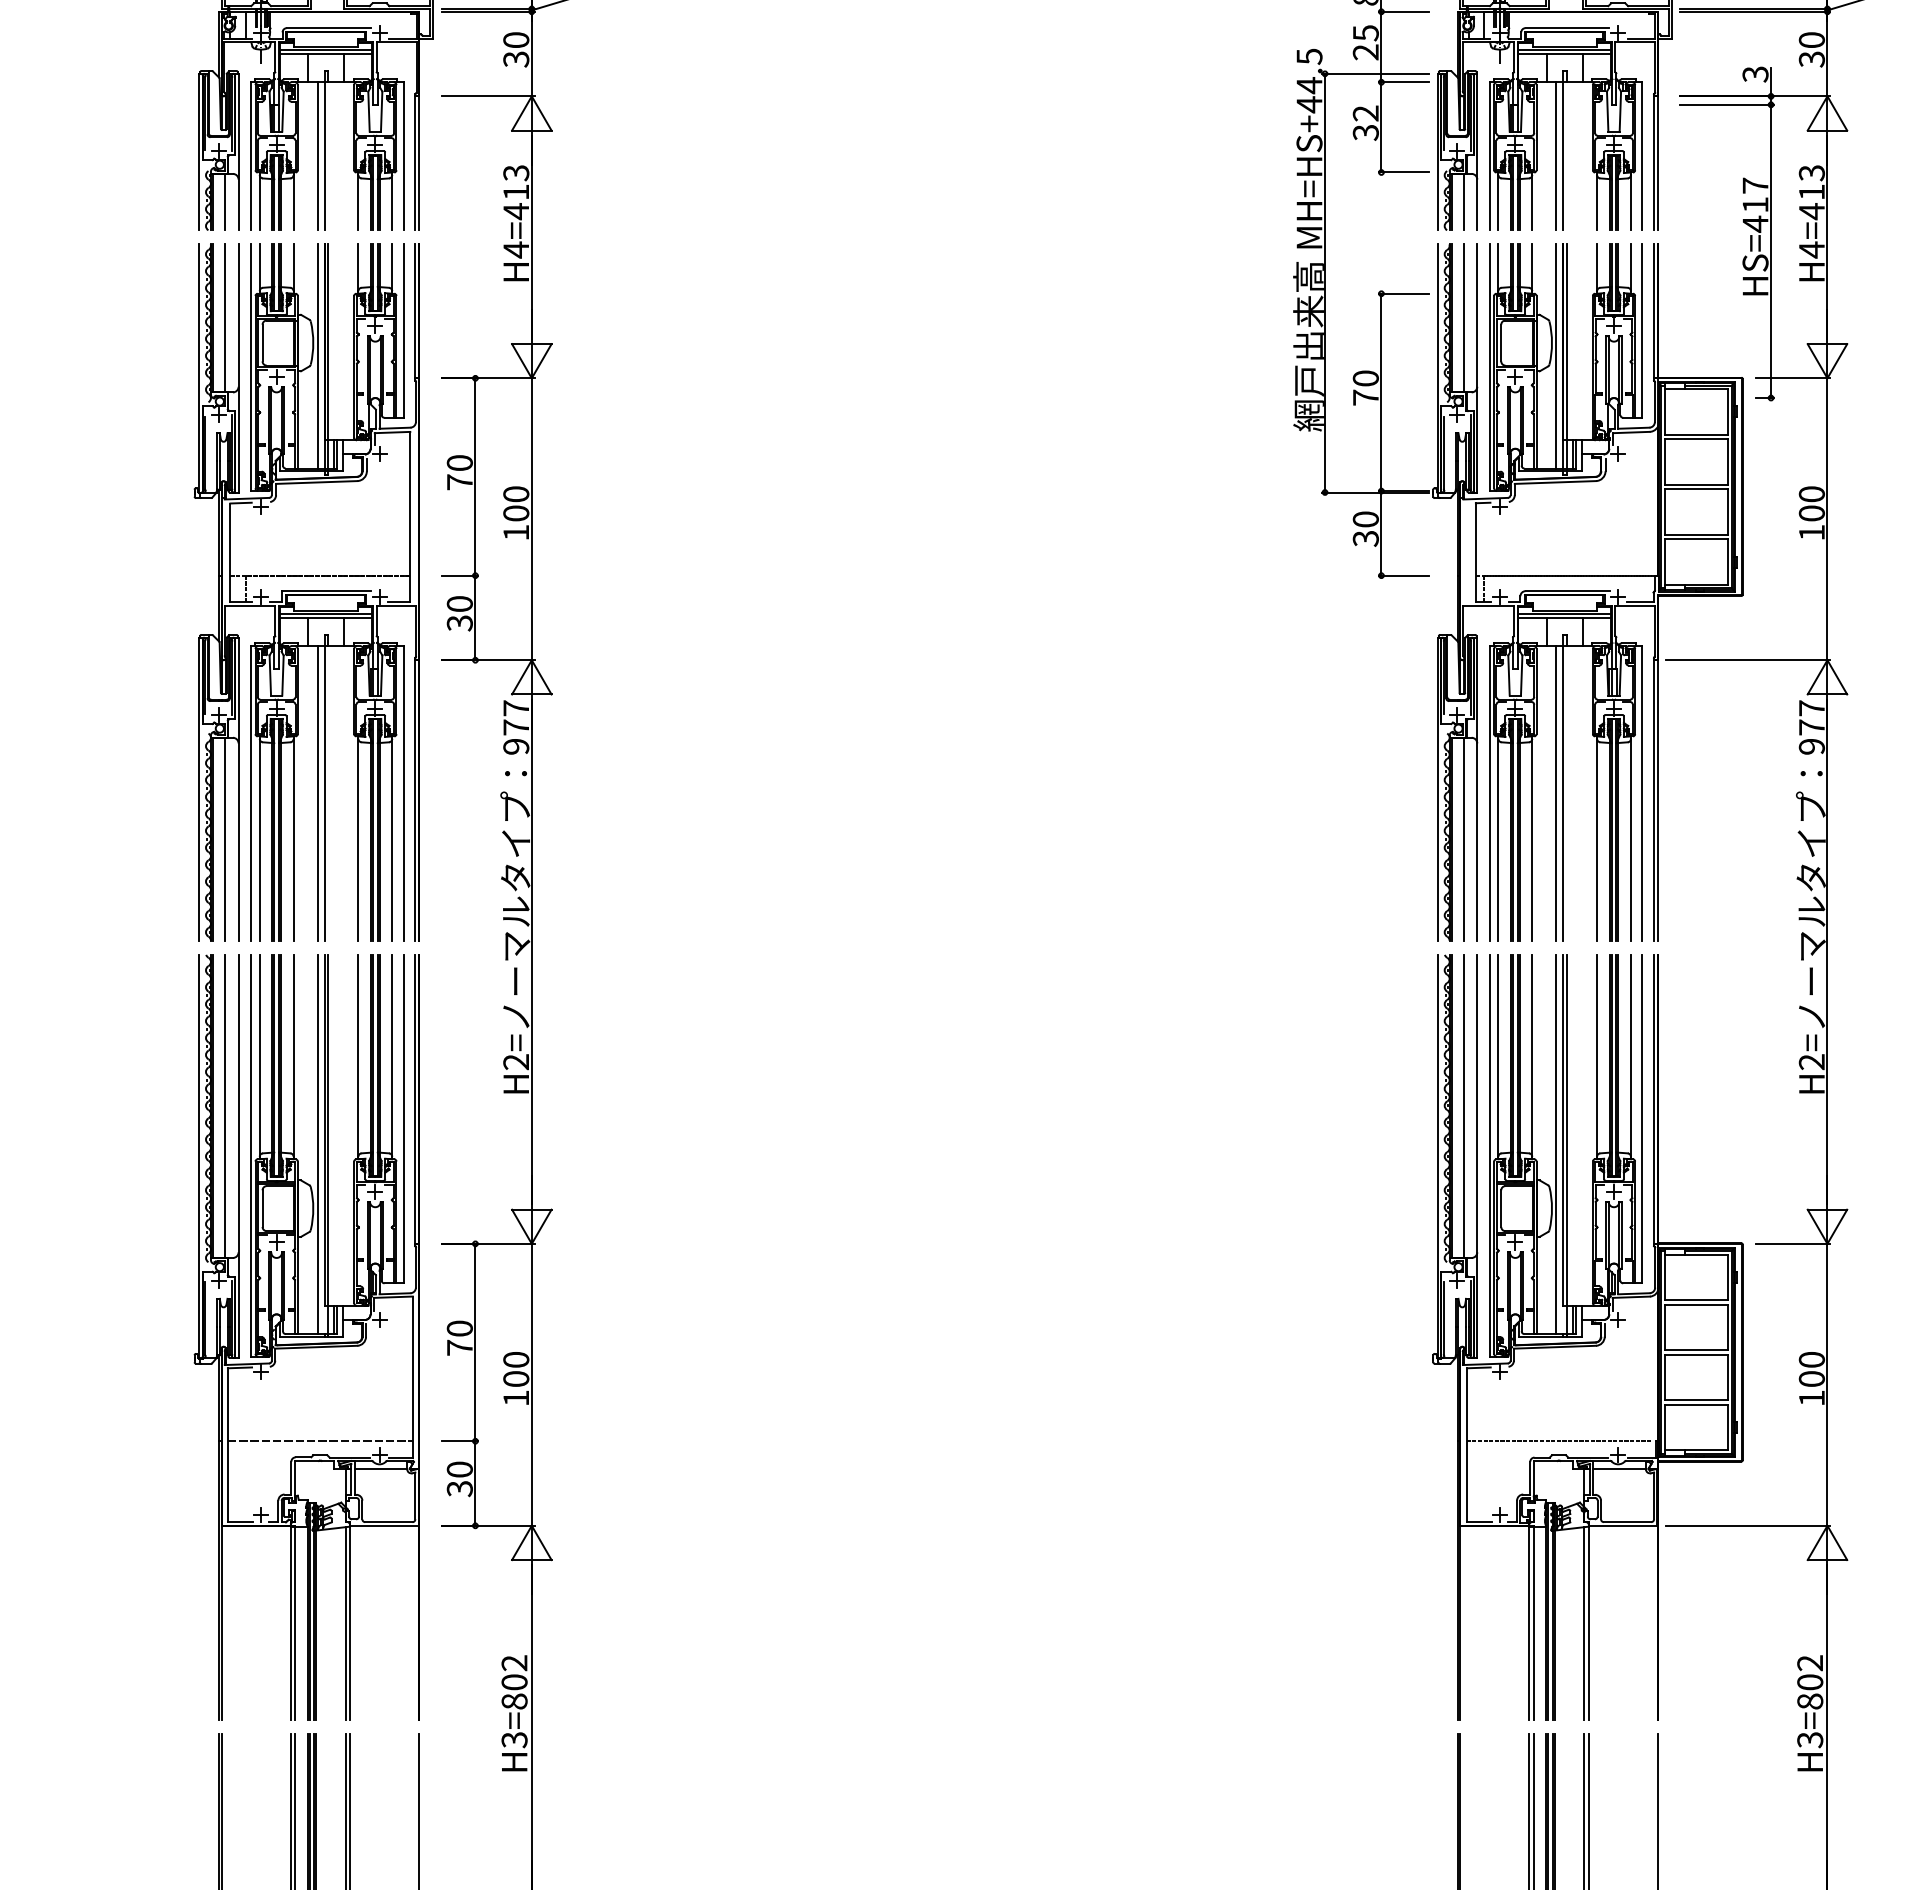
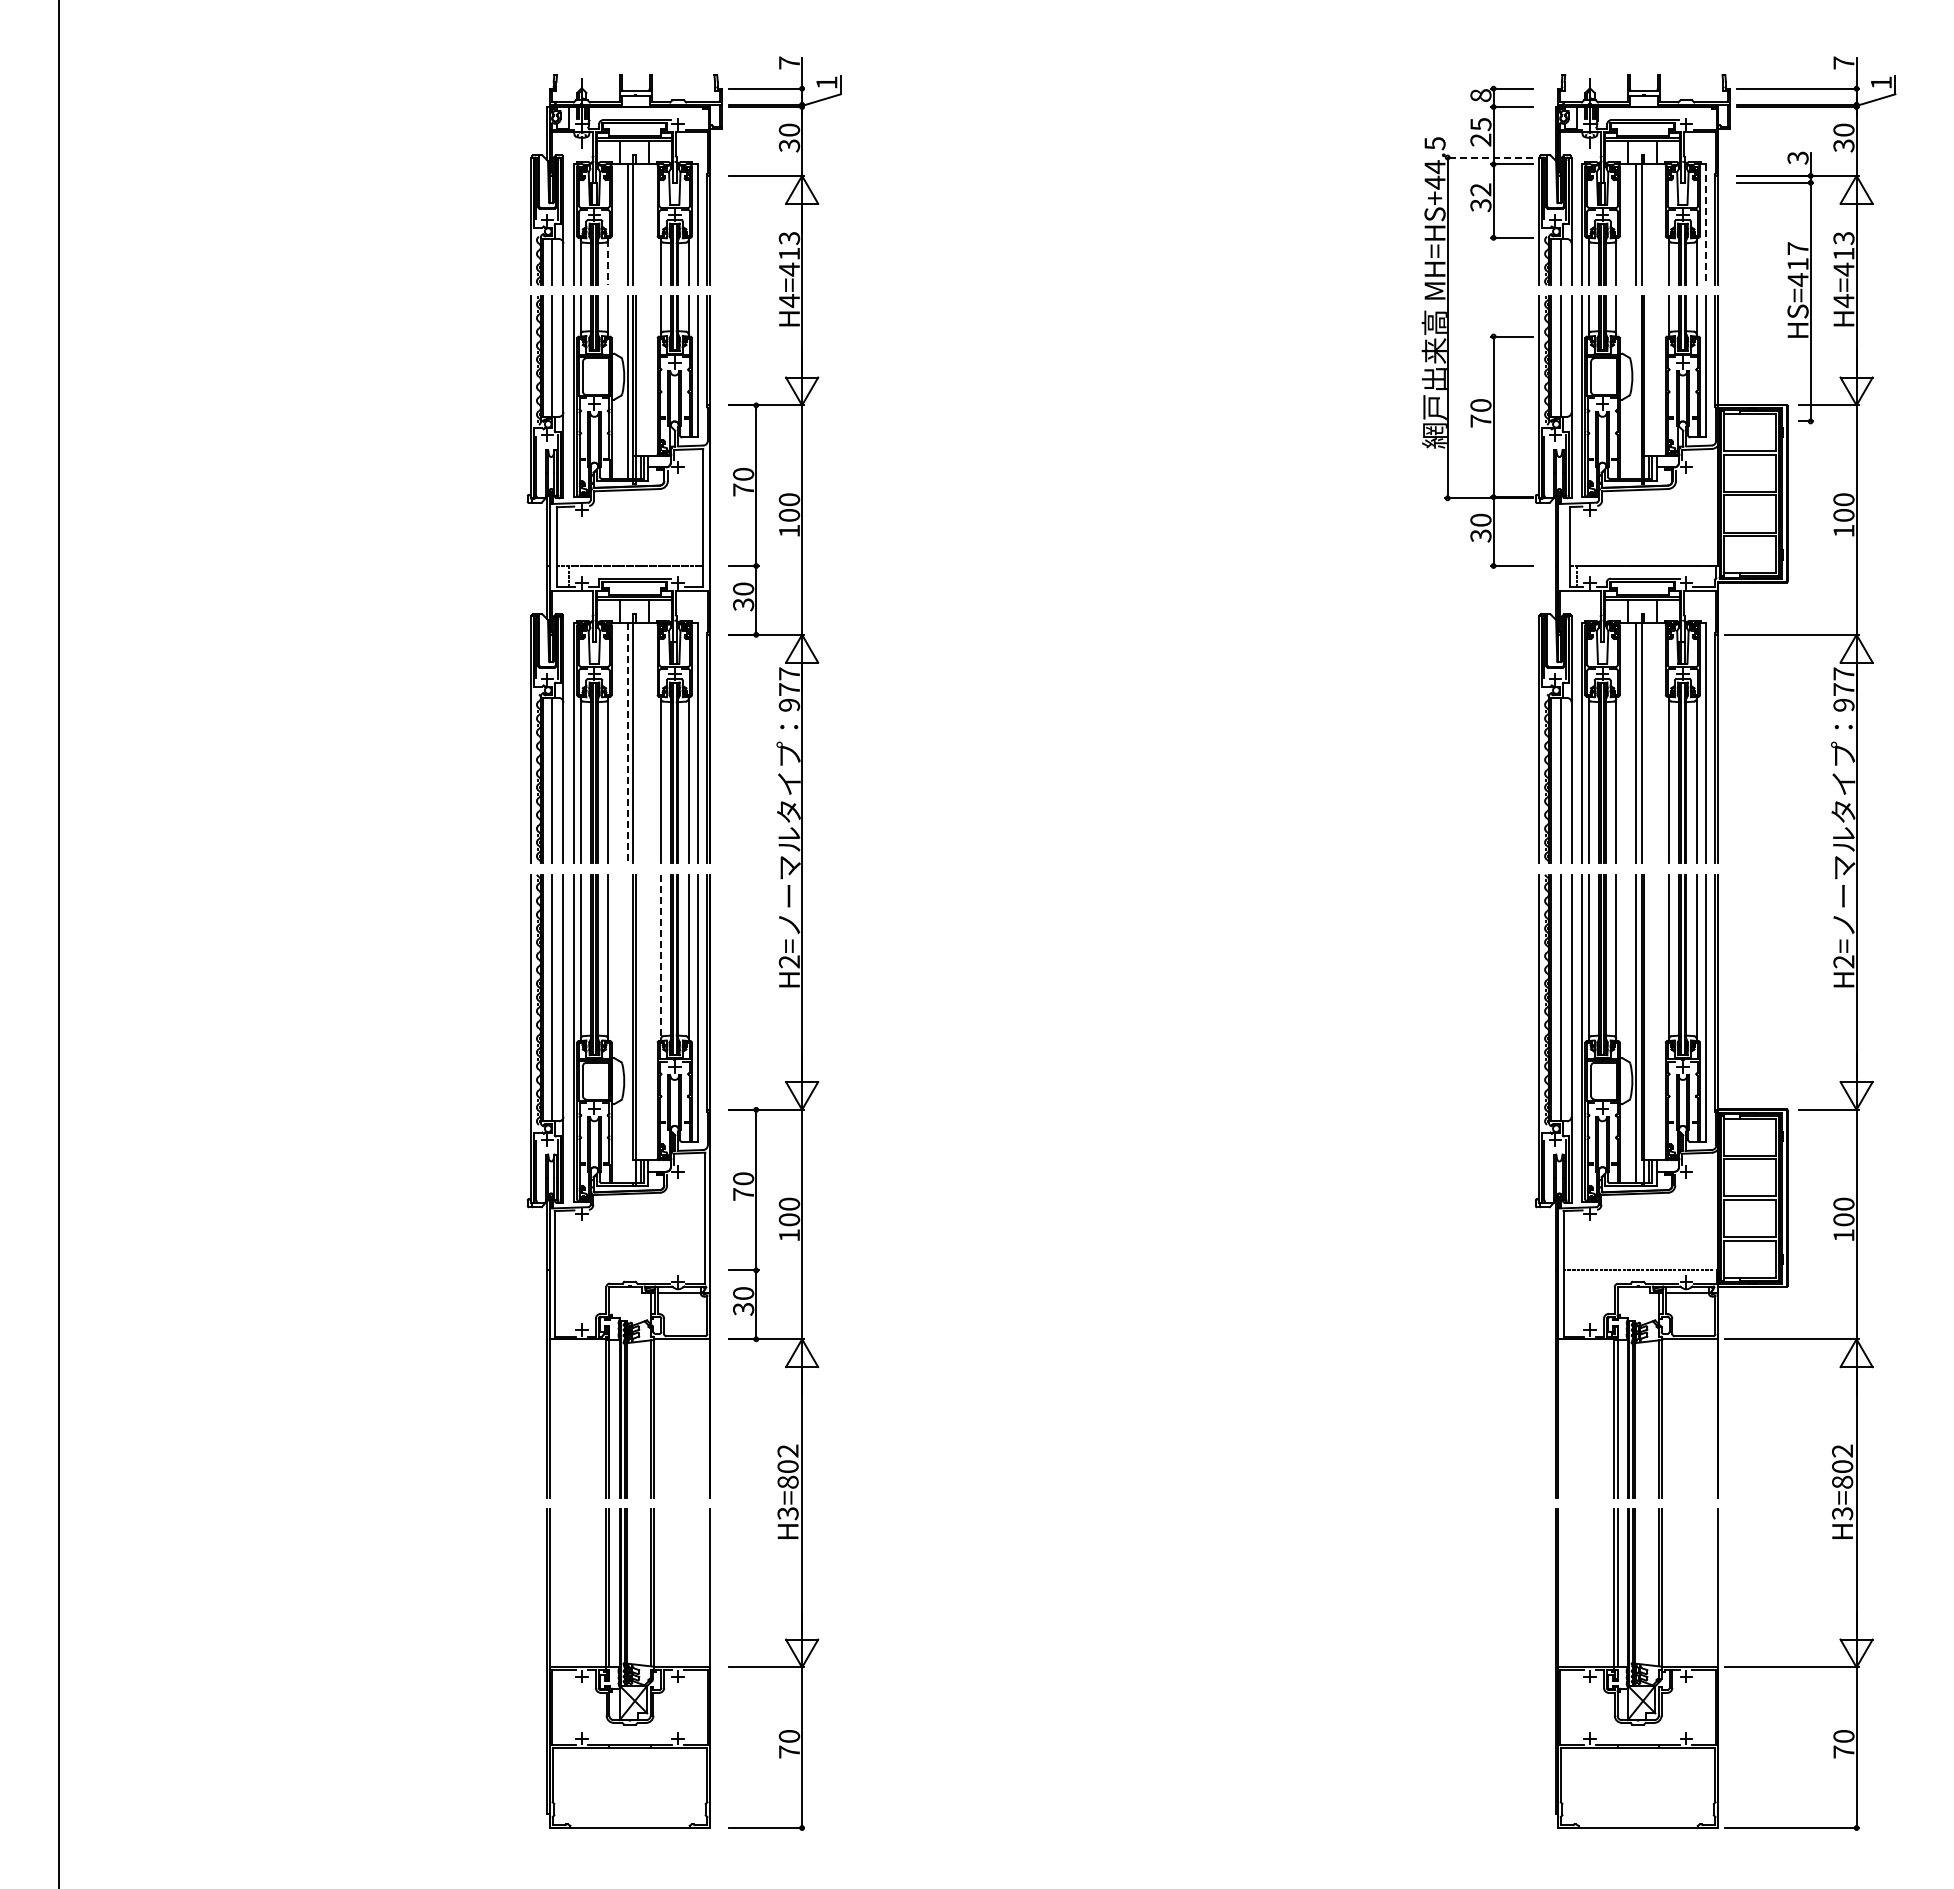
line: (1376, 73) -> (1489, 157), solid -> dashed
line: (1641, 157) -> (1705, 225), solid -> dashed
line: (293, 202) -> (608, 262), solid -> dashed
line: (1555, 356) -> (1635, 387), removed
line: (317, 793) -> (627, 743), solid -> dashed
line: (359, 1056) -> (661, 957), solid -> dashed
line: (317, 1143) -> (627, 1028), removed
line: (319, 1441) -> (629, 1270), removed

